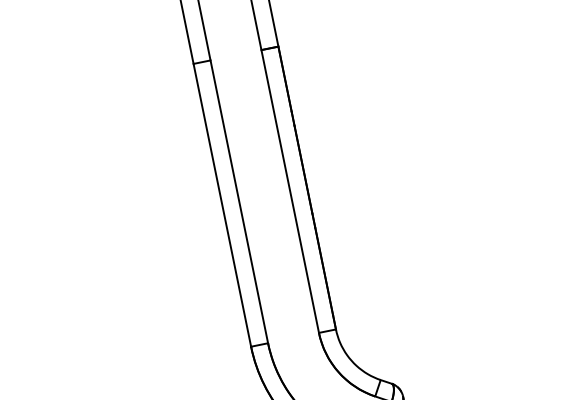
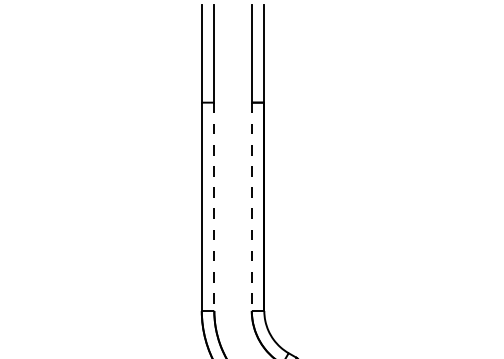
line: (289, 192) -> (251, 207), solid -> dashed
line: (239, 202) -> (214, 207), solid -> dashed

